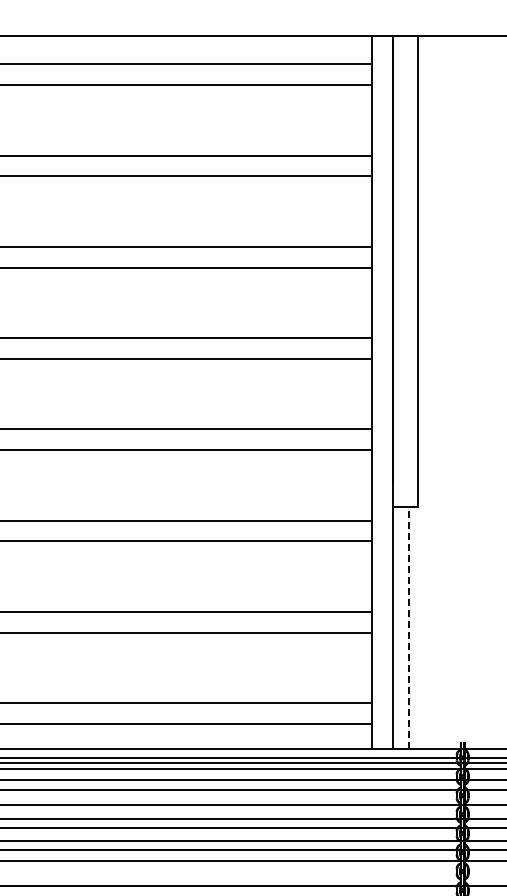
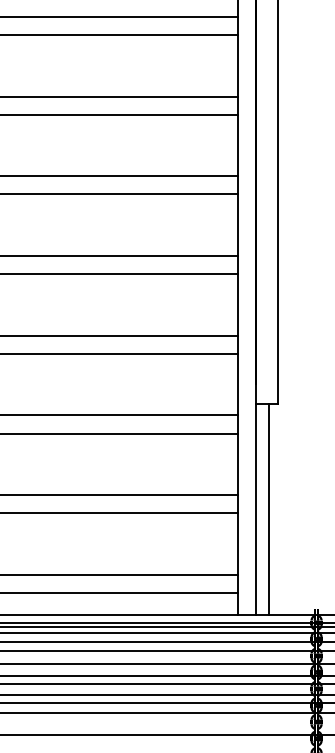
line: (408, 628) -> (269, 509), dashed -> solid

